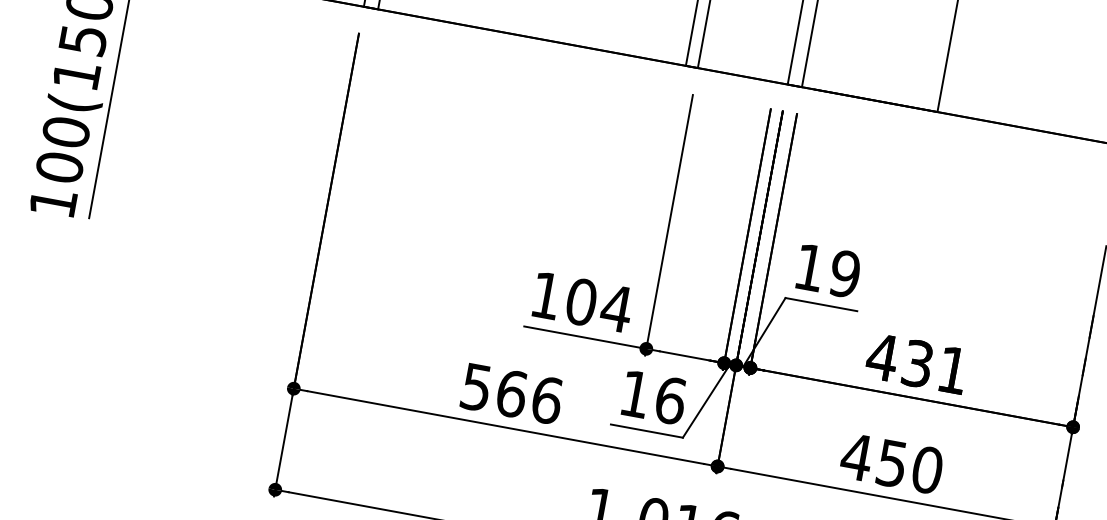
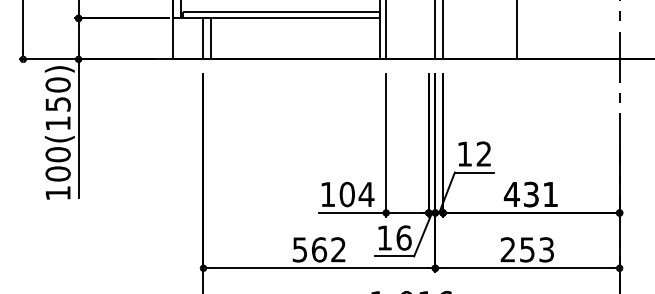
text: (844, 272) -> (483, 153), 19 -> 12
text: (546, 399) -> (338, 249), 566 -> 562
text: (892, 463) -> (527, 249), 450 -> 253

